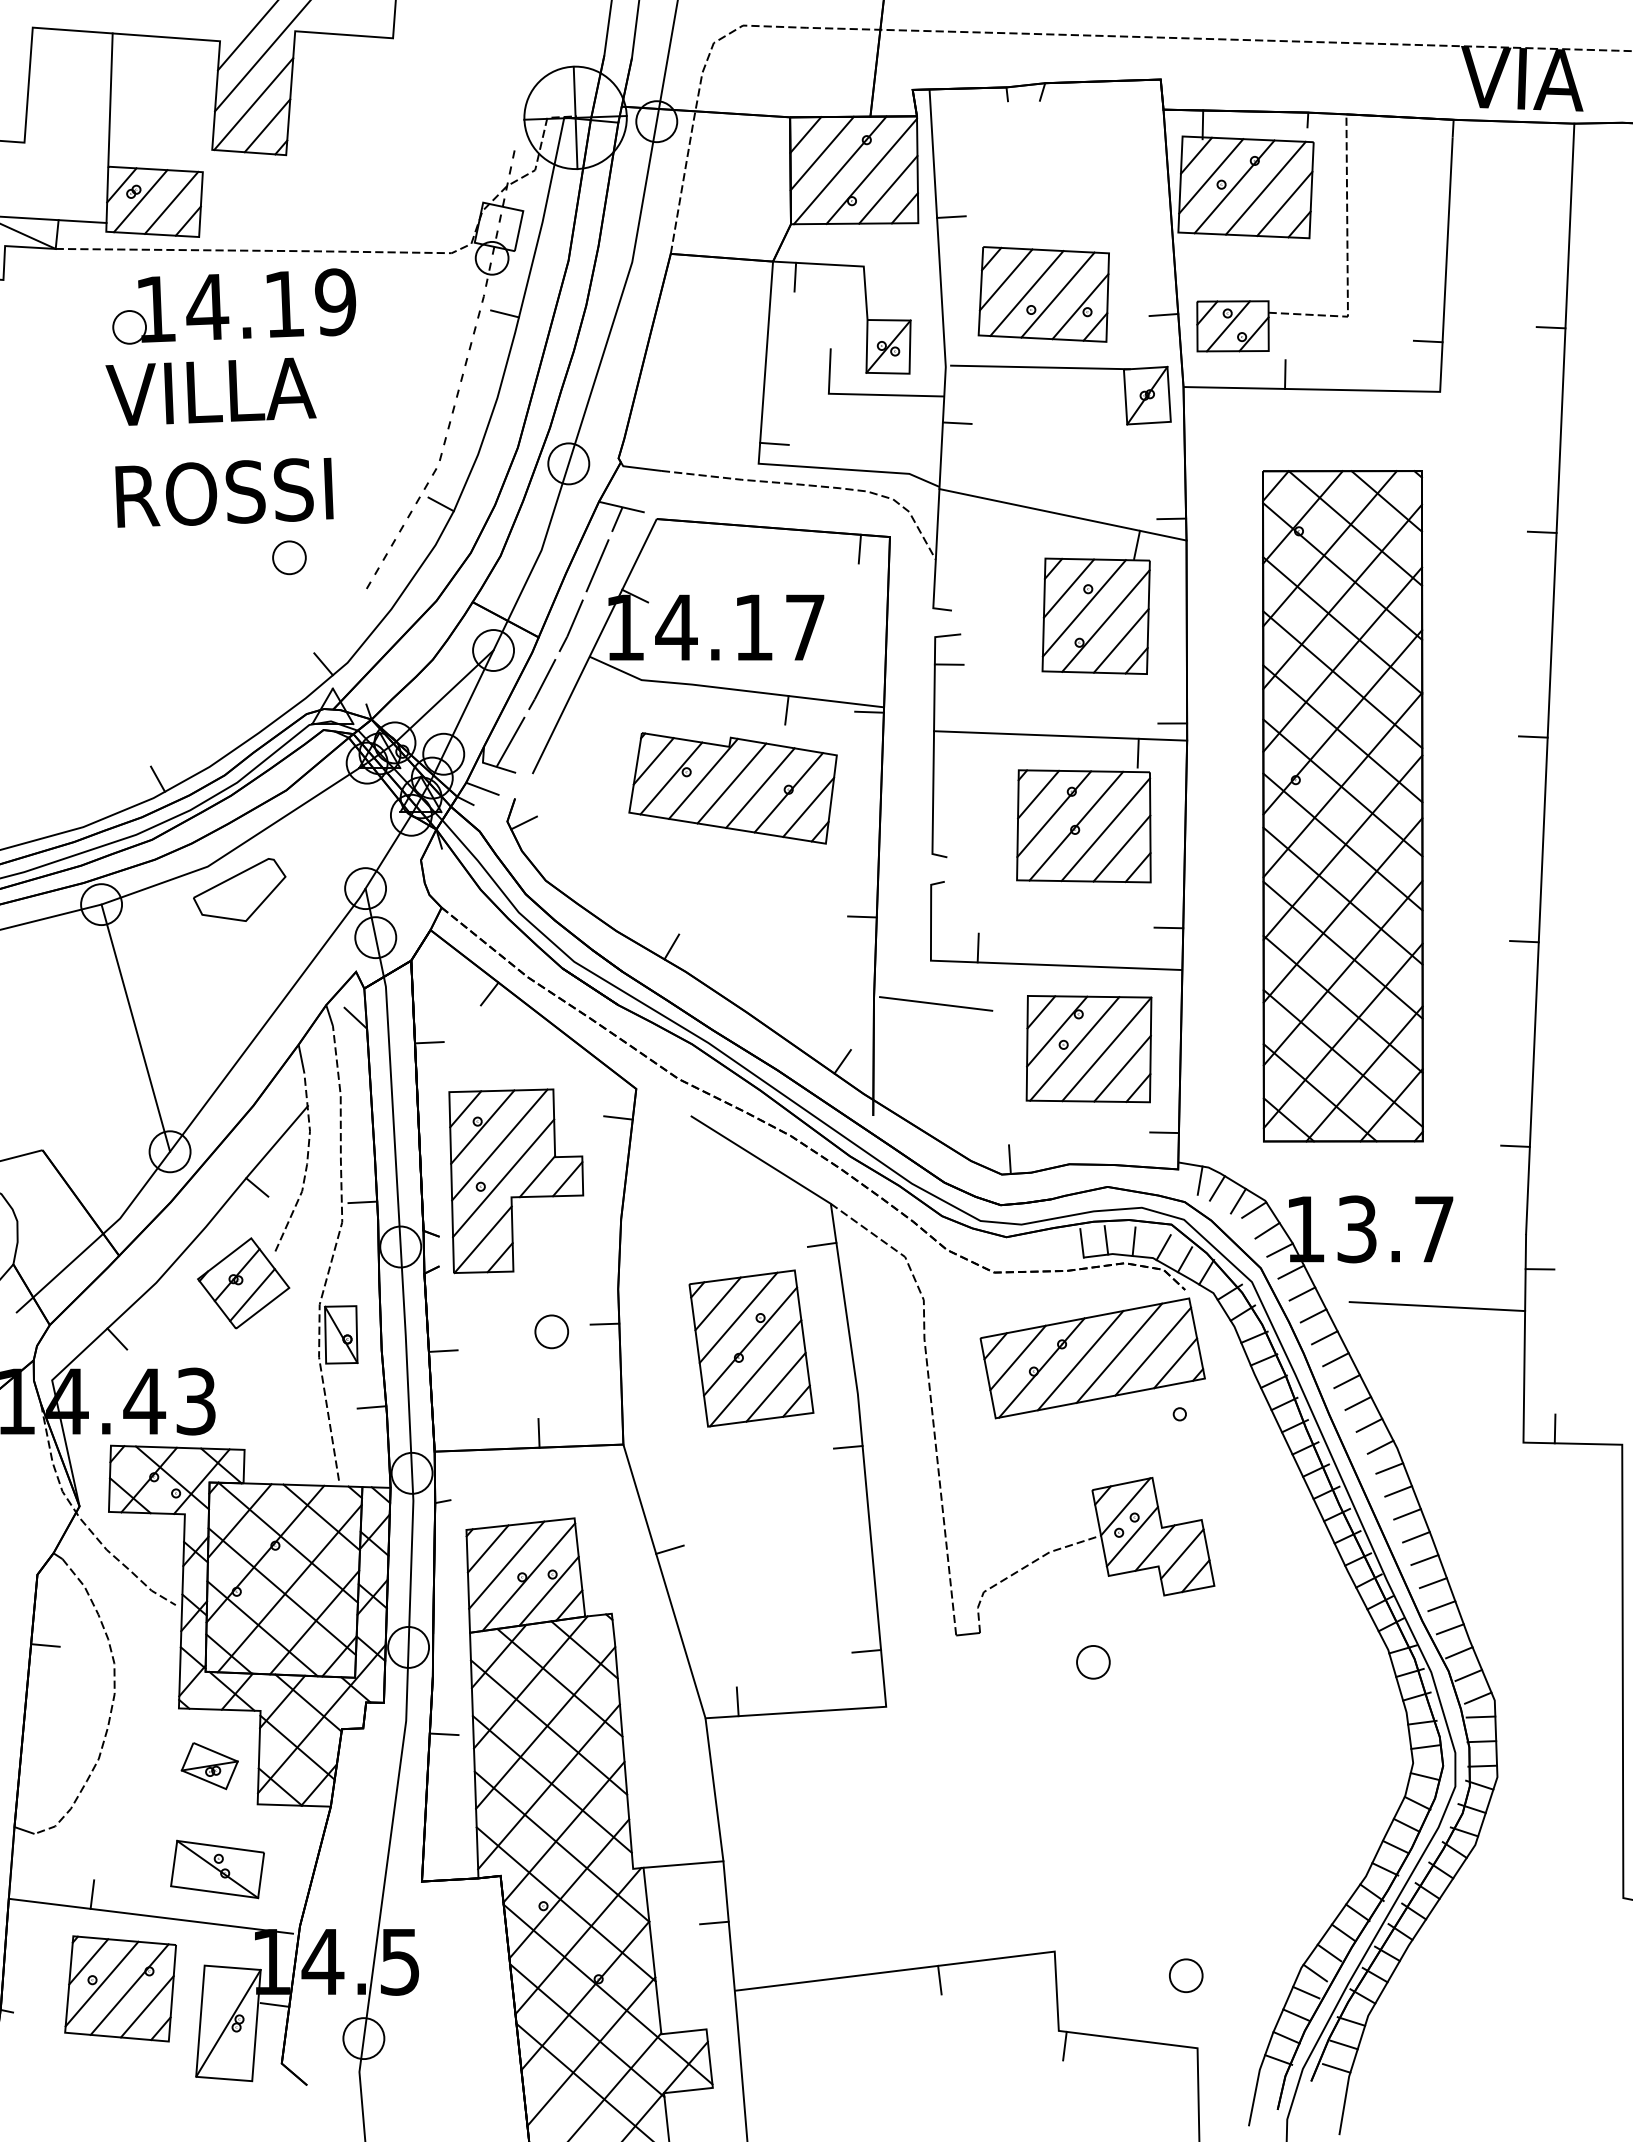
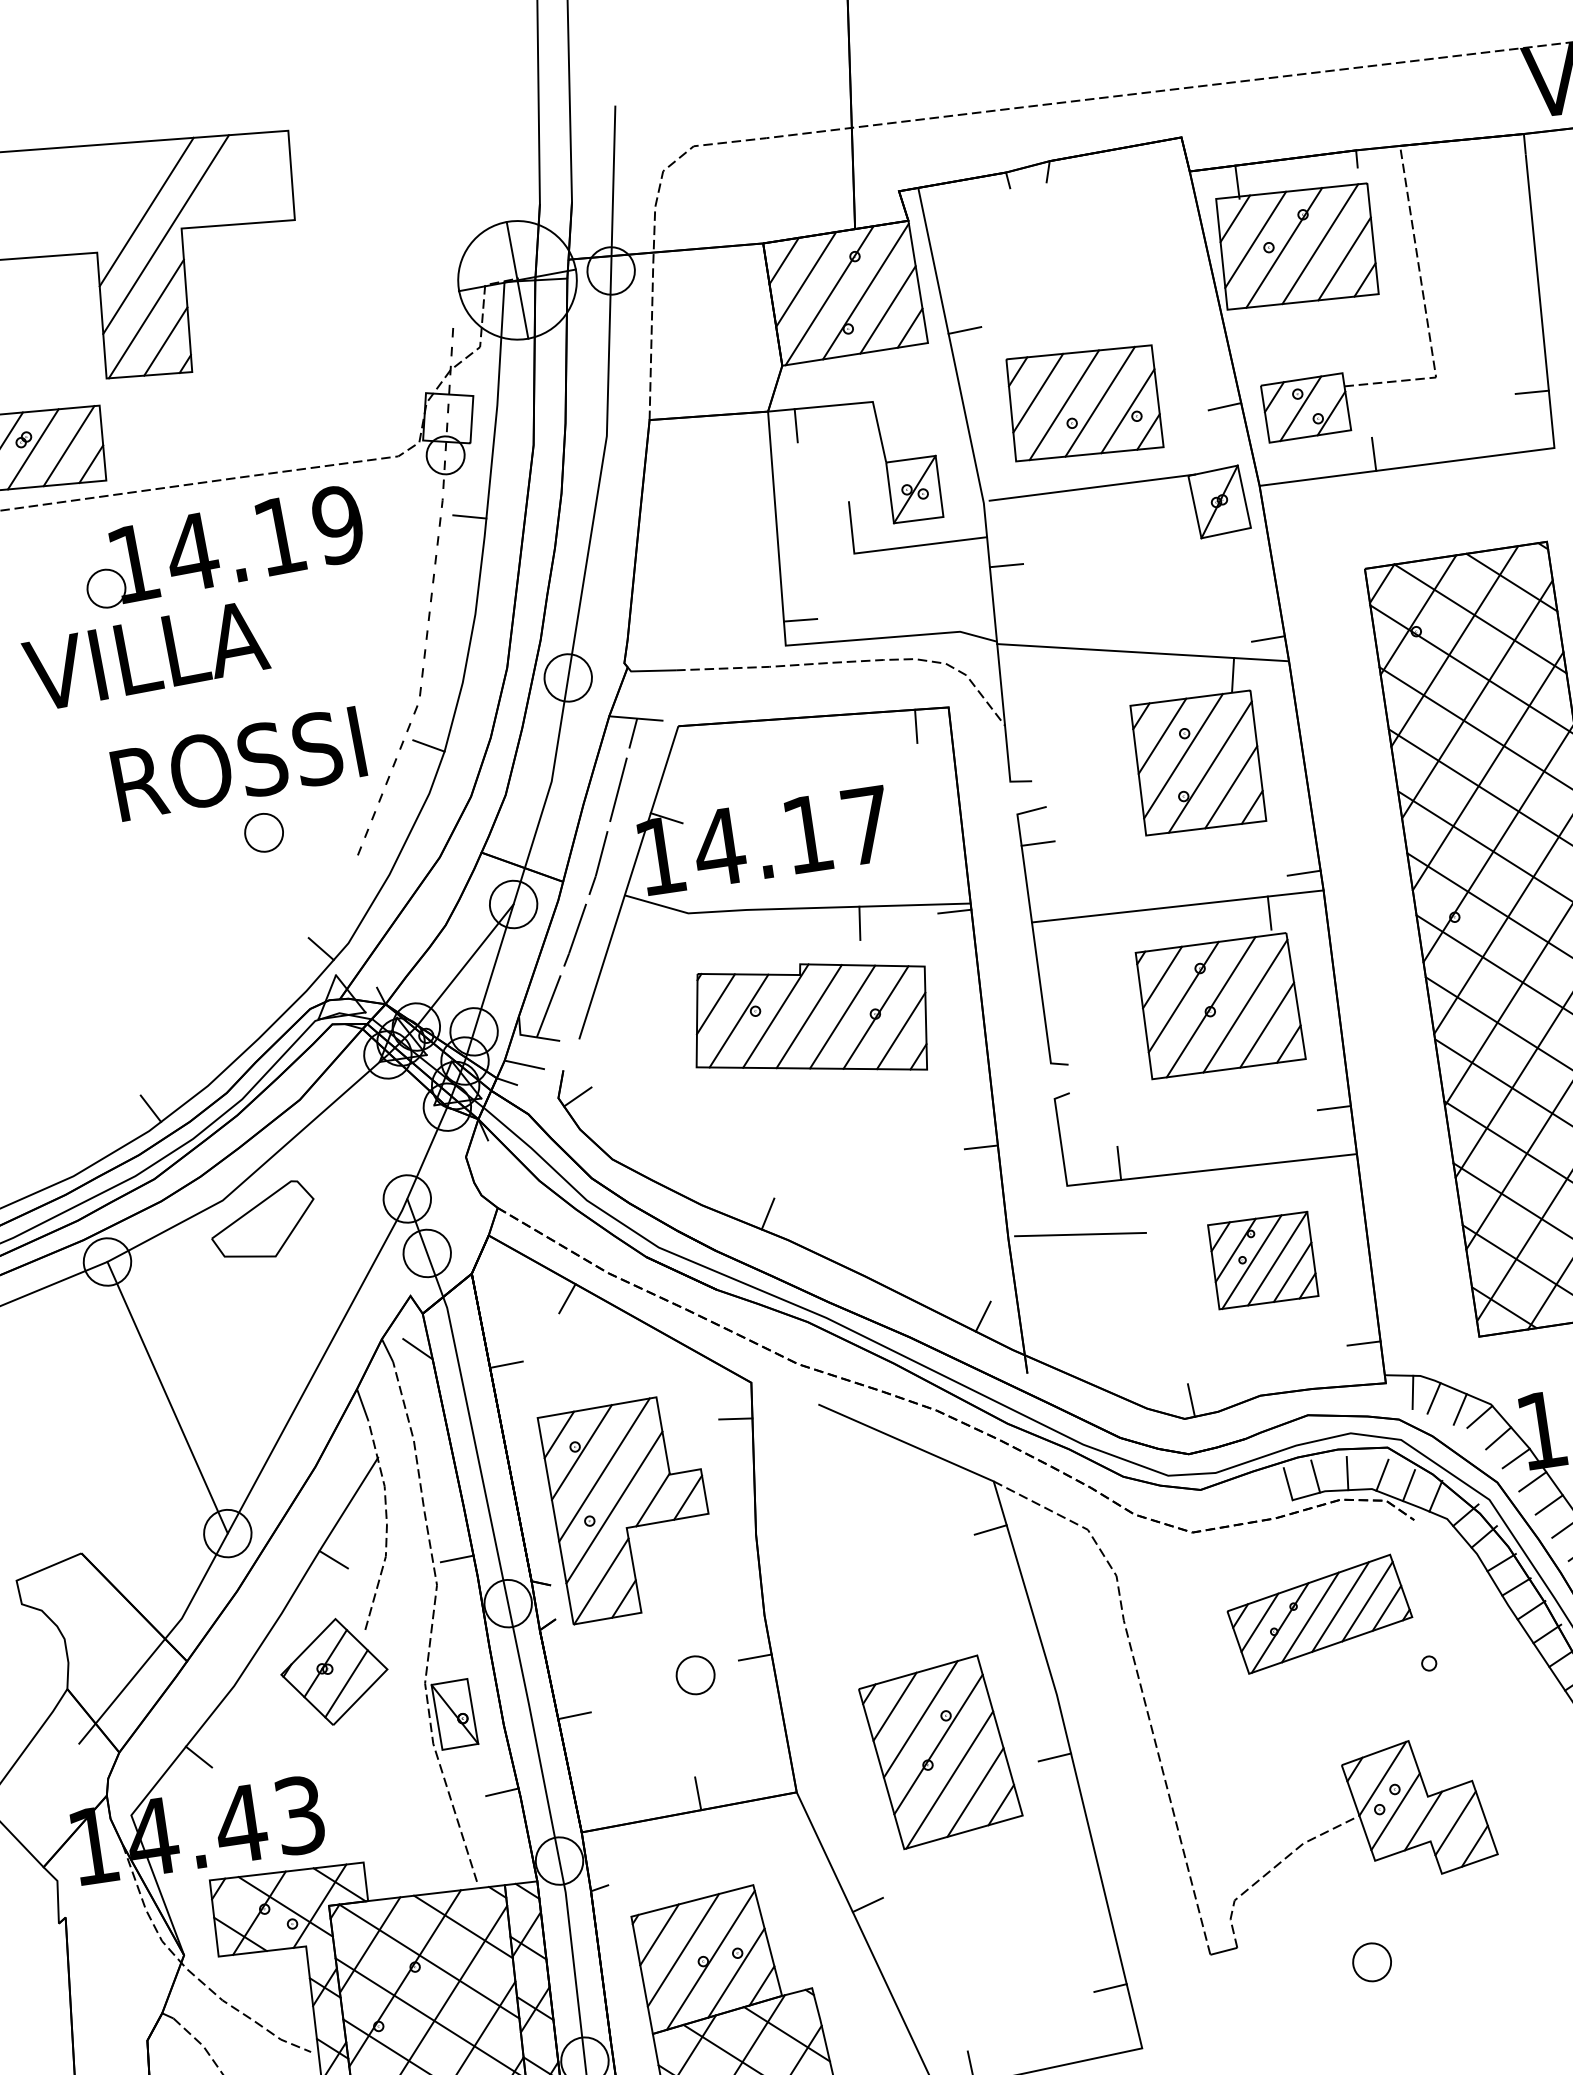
part: (228, 316) -> (217, 559), moved
text: (224, 492) -> (238, 763), moved
part: (1088, 1049) -> (1262, 1261), size x0.7
part: (751, 1348) -> (940, 1752), moved
part: (1092, 1358) -> (1319, 1614), size x0.7

